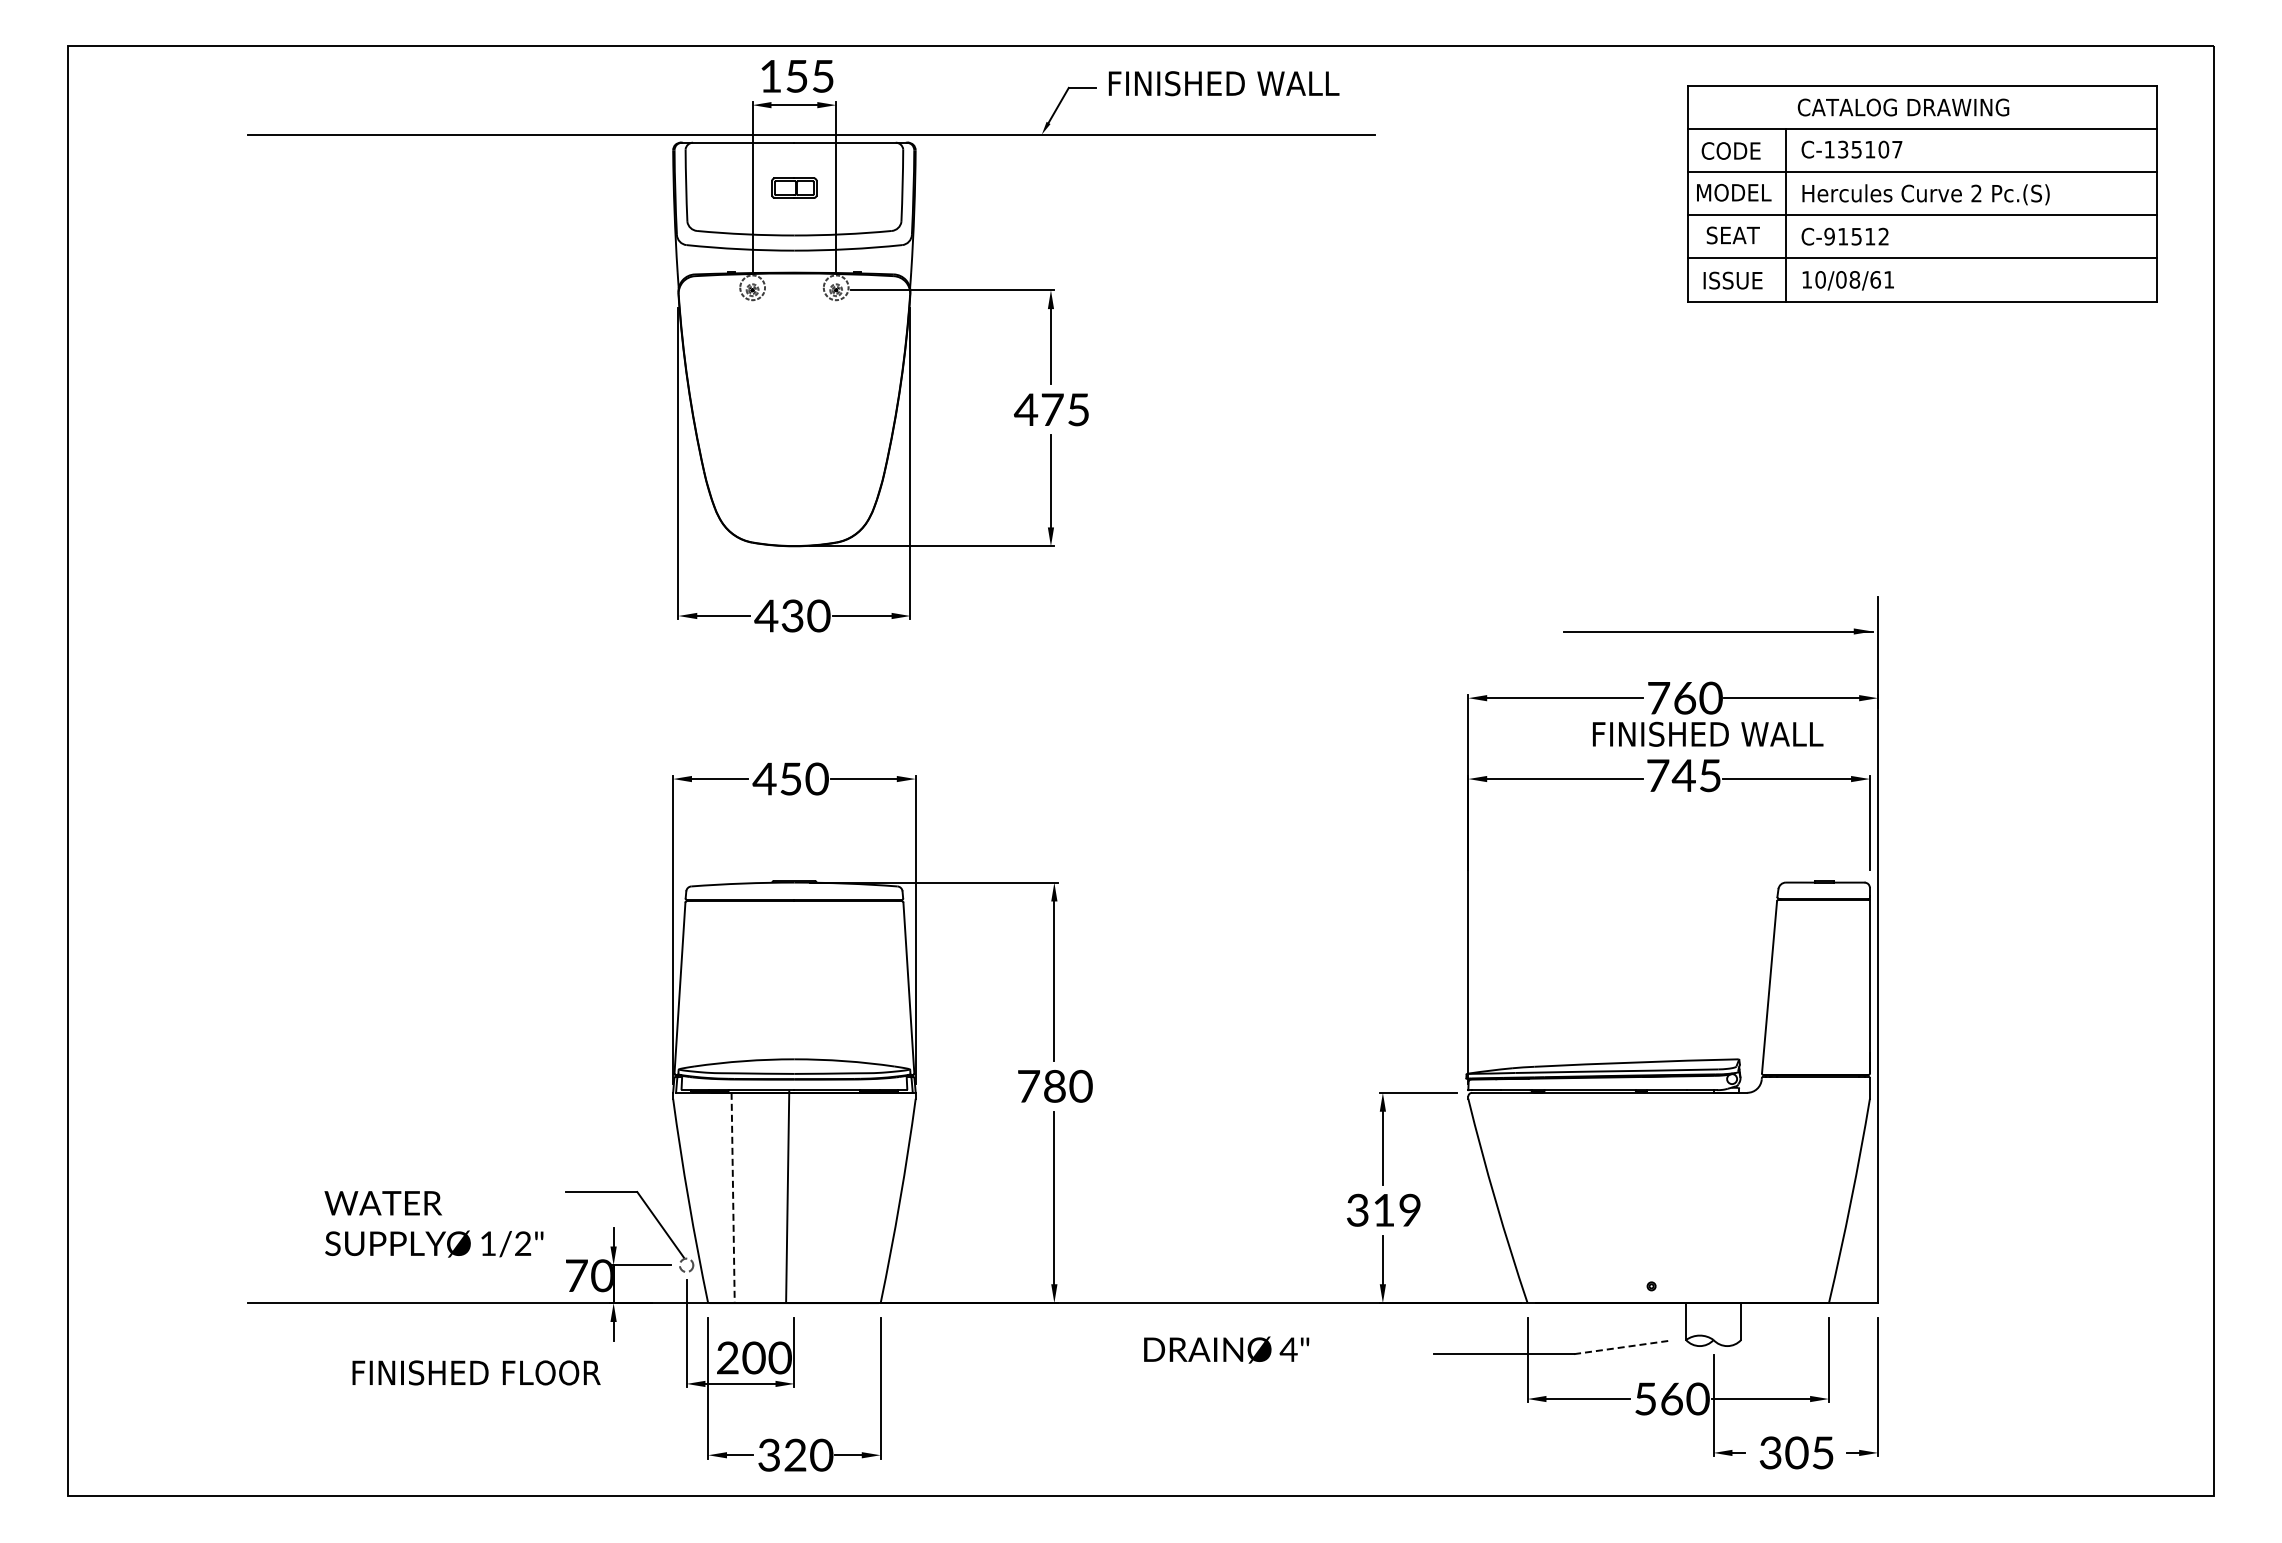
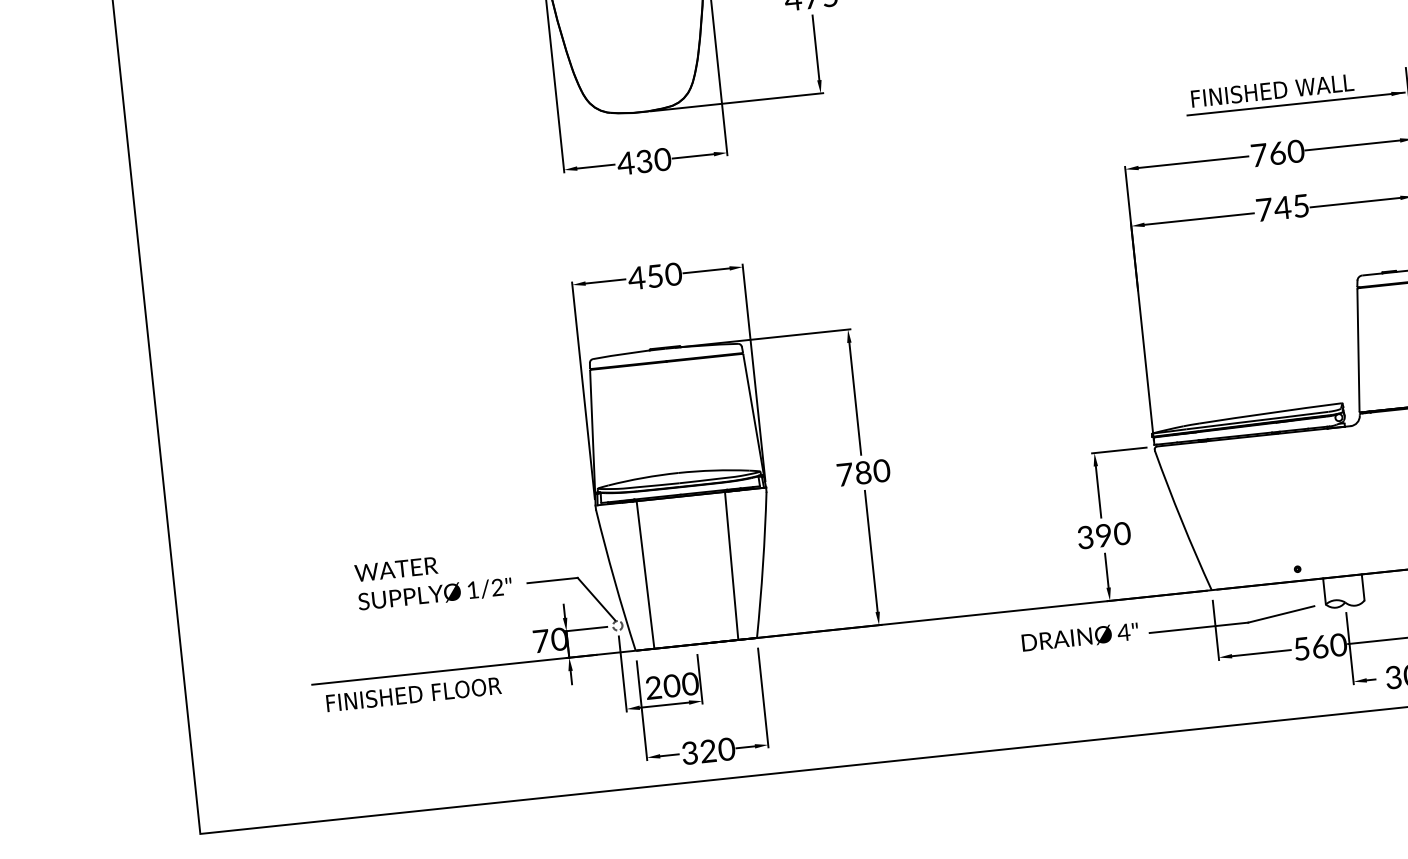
text: (1708, 733) -> (1272, 90), moved
line: (787, 1196) -> (731, 565), moved
line: (733, 1198) -> (645, 575), dashed -> solid
text: (1397, 1209) -> (1113, 534), 319 -> 390
text: (433, 1224) -> (433, 580), moved
line: (1622, 1347) -> (1281, 614), dashed -> solid
text: (1226, 1349) -> (1080, 637), moved
text: (476, 1372) -> (413, 694), moved

